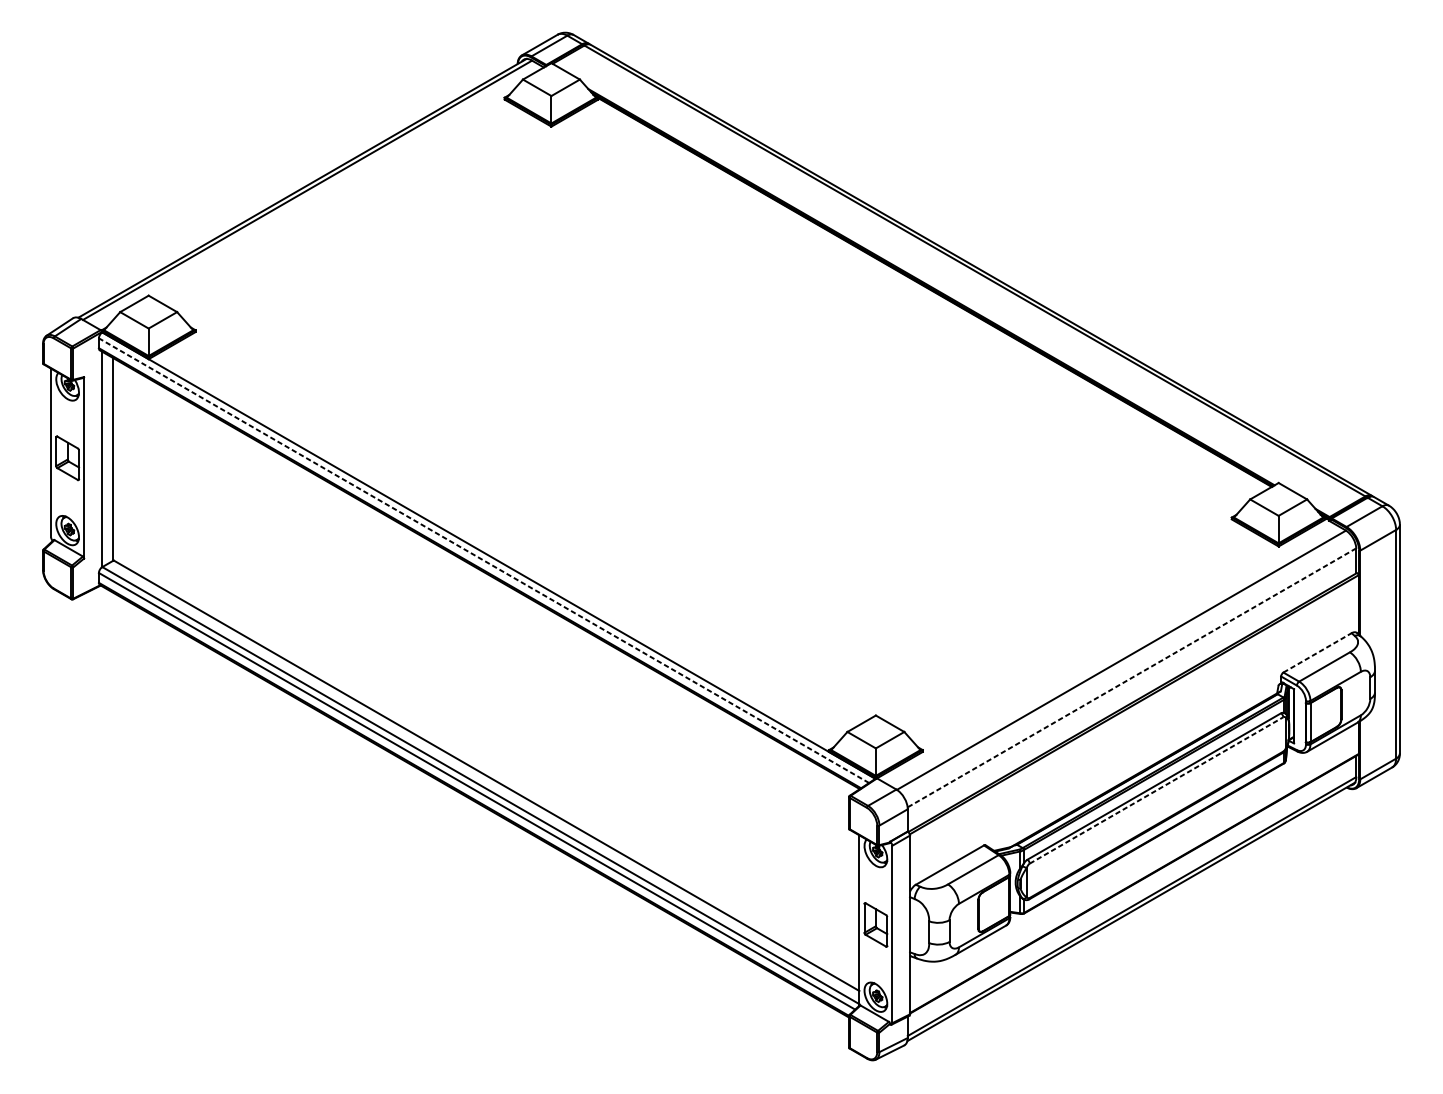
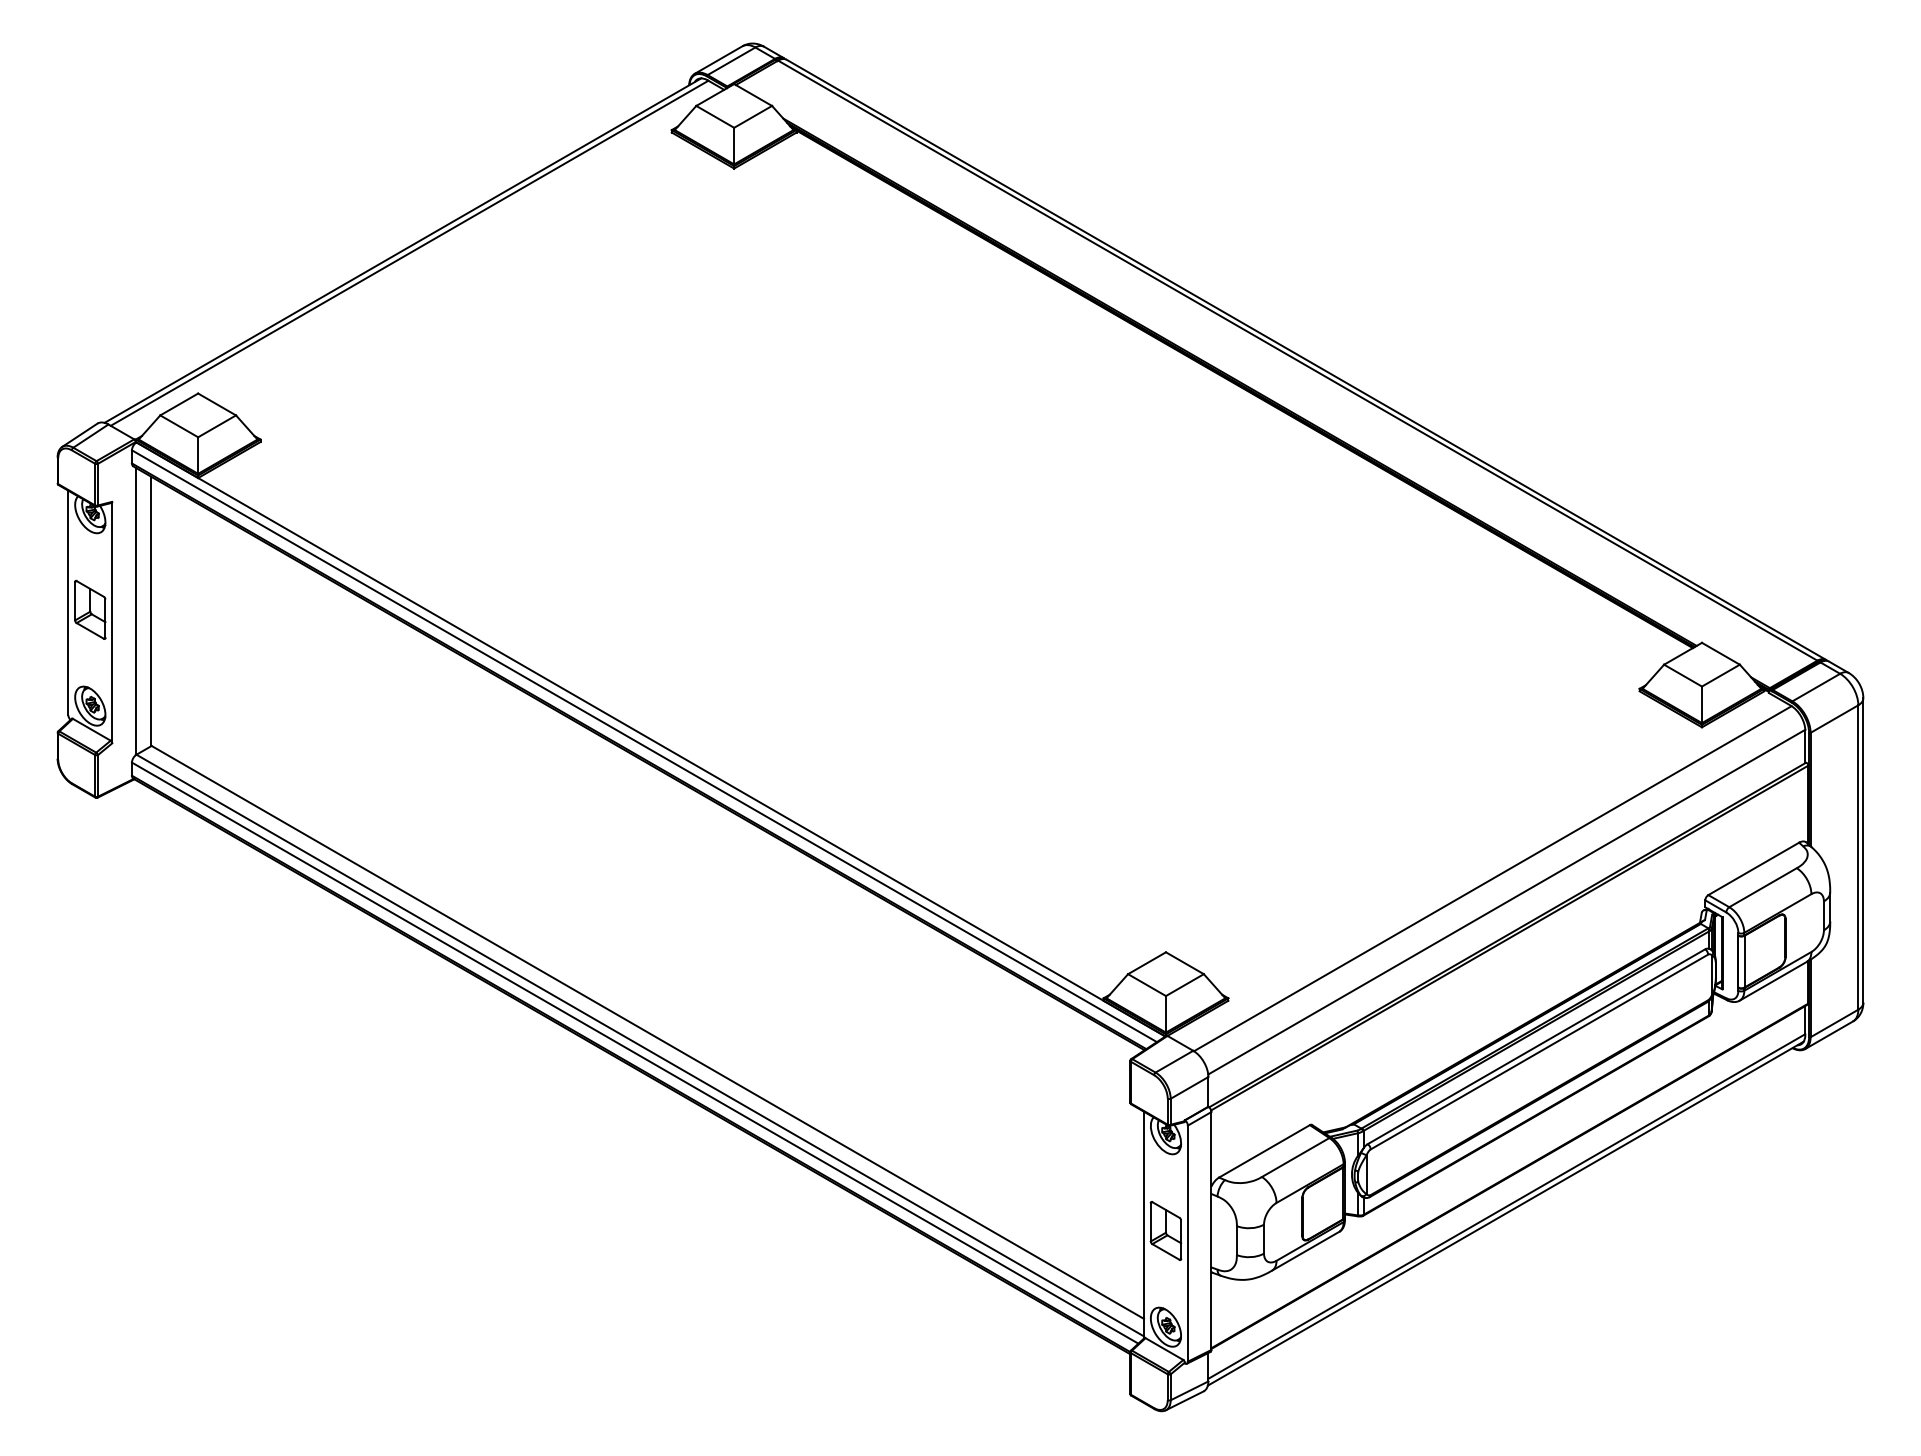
line: (484, 560) -> (644, 746), dashed -> solid
line: (1318, 652) -> (1754, 868), dashed -> solid
line: (1131, 678) -> (1506, 902), dashed -> solid
line: (1156, 790) -> (1539, 1052), dashed -> solid

